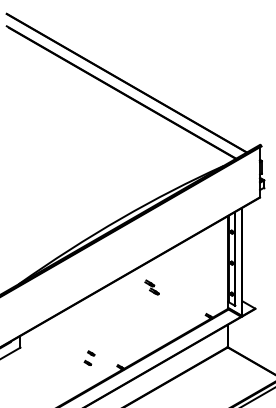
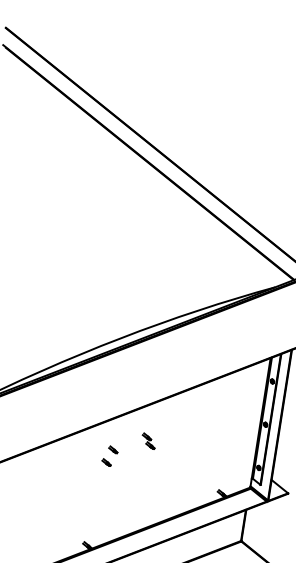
part: (151, 287) -> (147, 441), size x0.71
part: (89, 357) -> (110, 455), moved

